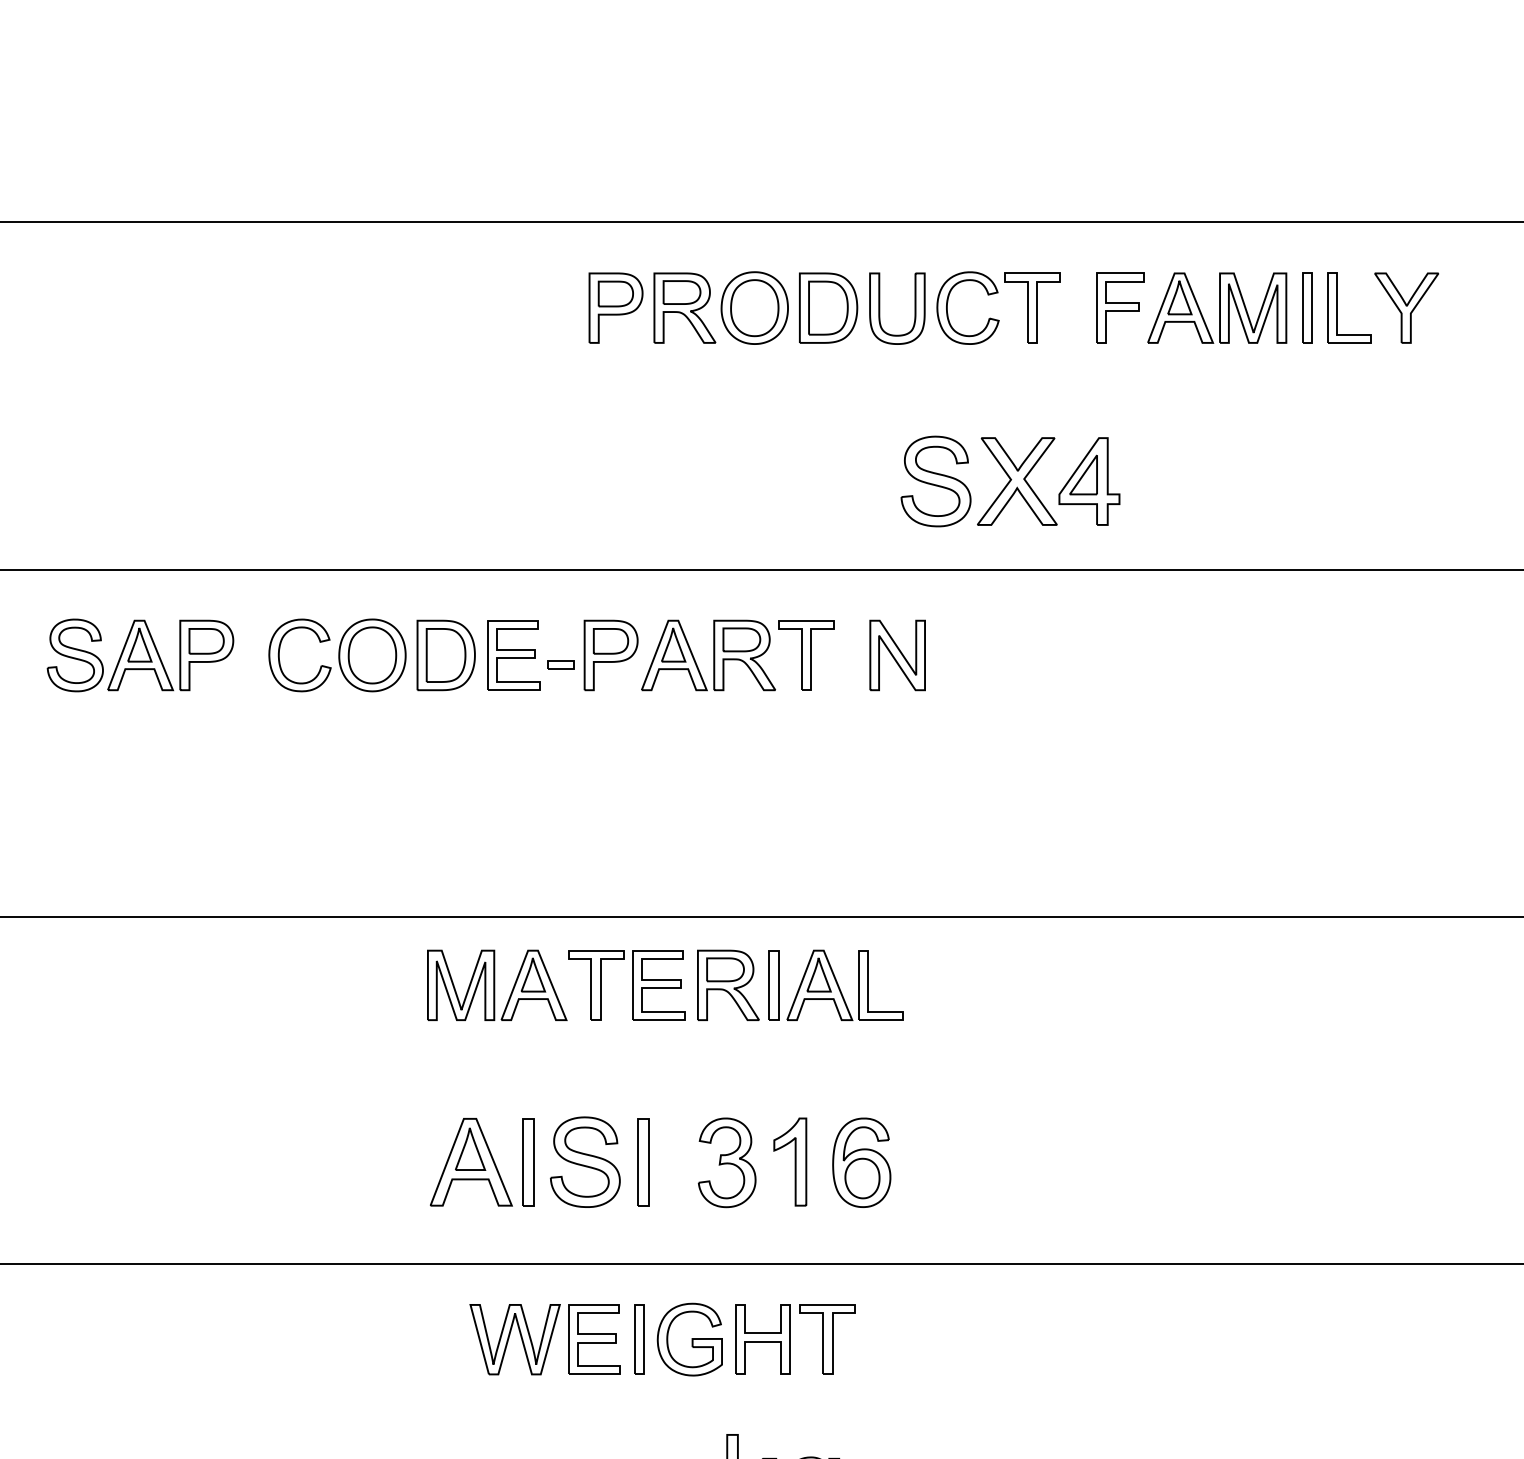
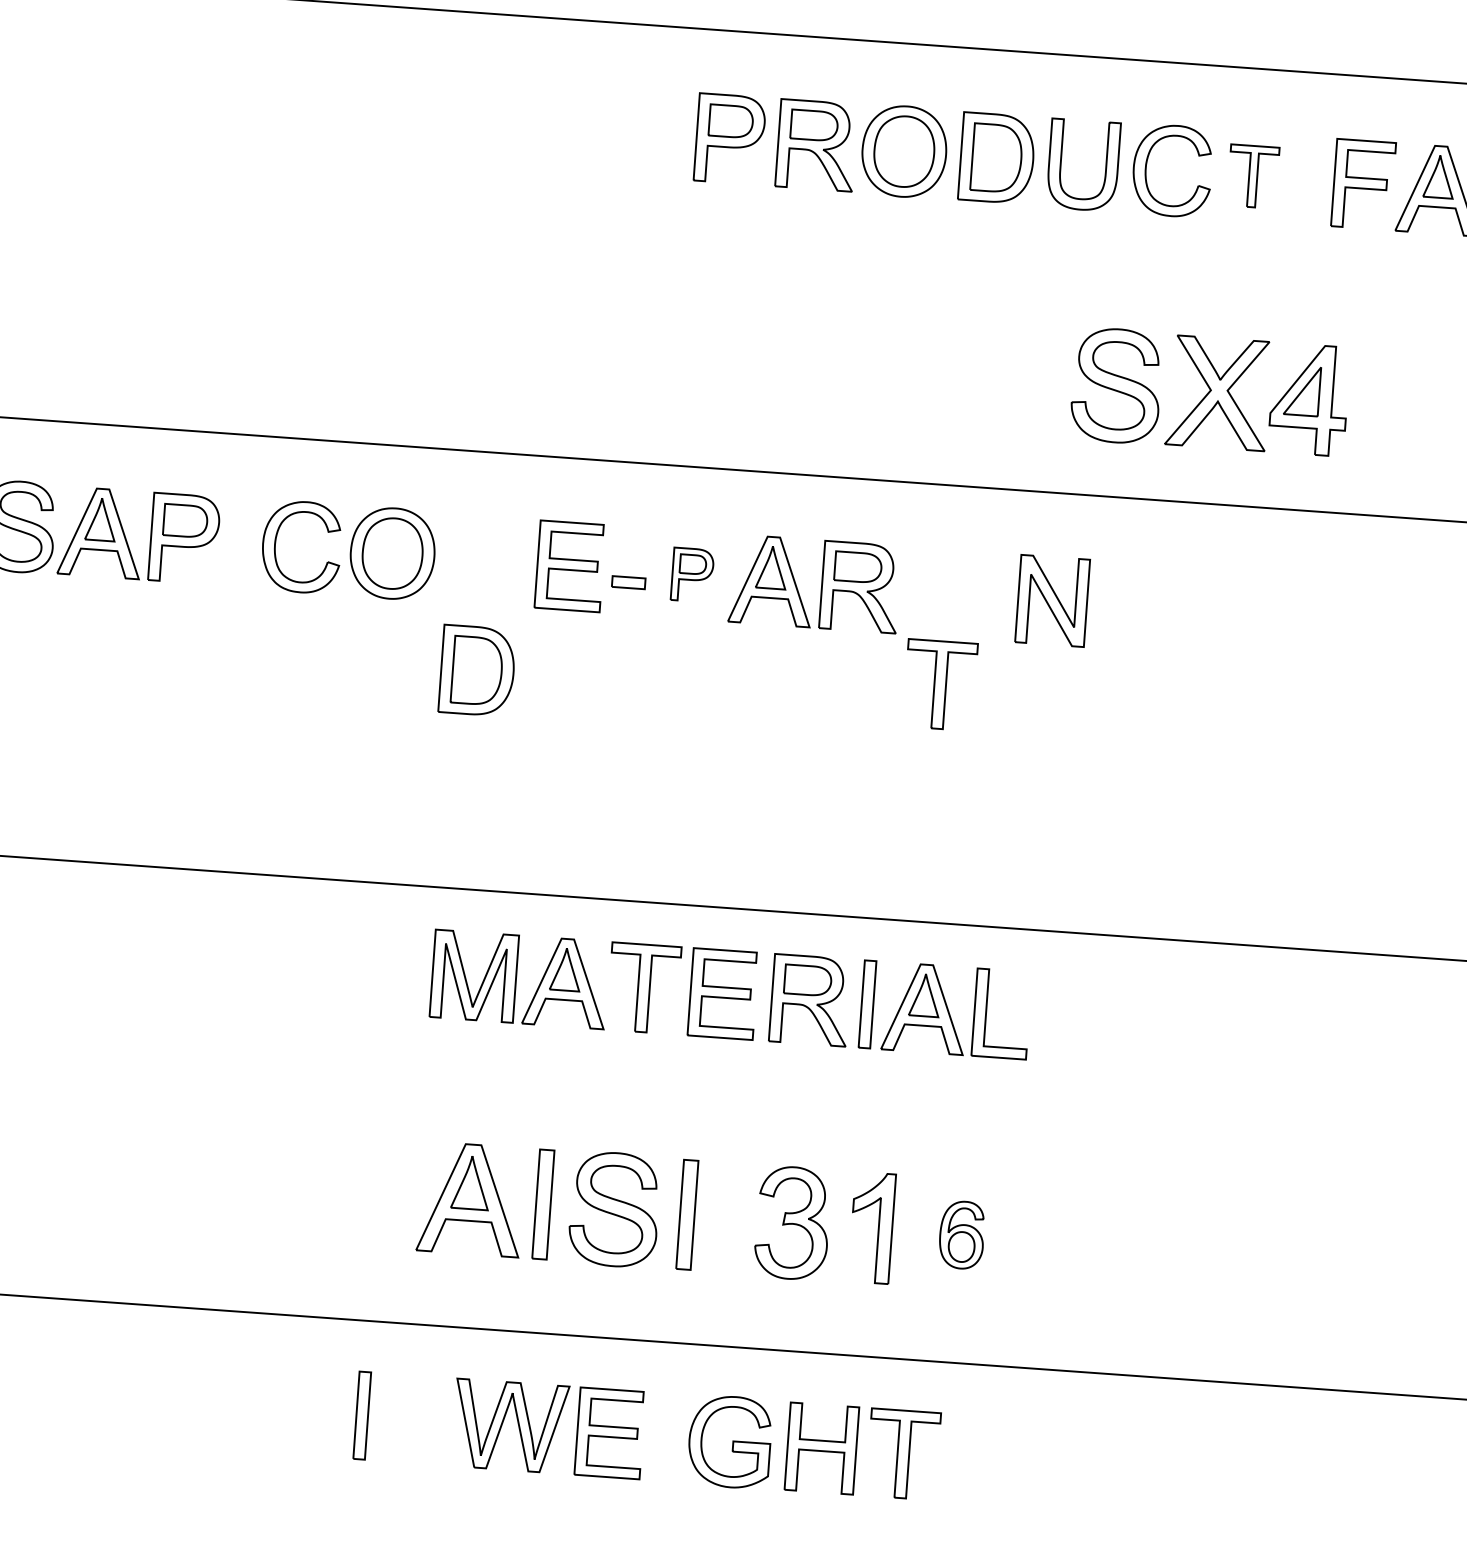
part: (1032, 307) -> (1253, 175), size x0.7
part: (445, 655) -> (476, 670), moved
part: (610, 655) -> (691, 575), size x0.6
part: (806, 655) -> (940, 685), moved
part: (861, 1162) -> (961, 1234), size x0.6
part: (639, 1339) -> (362, 1415), moved

